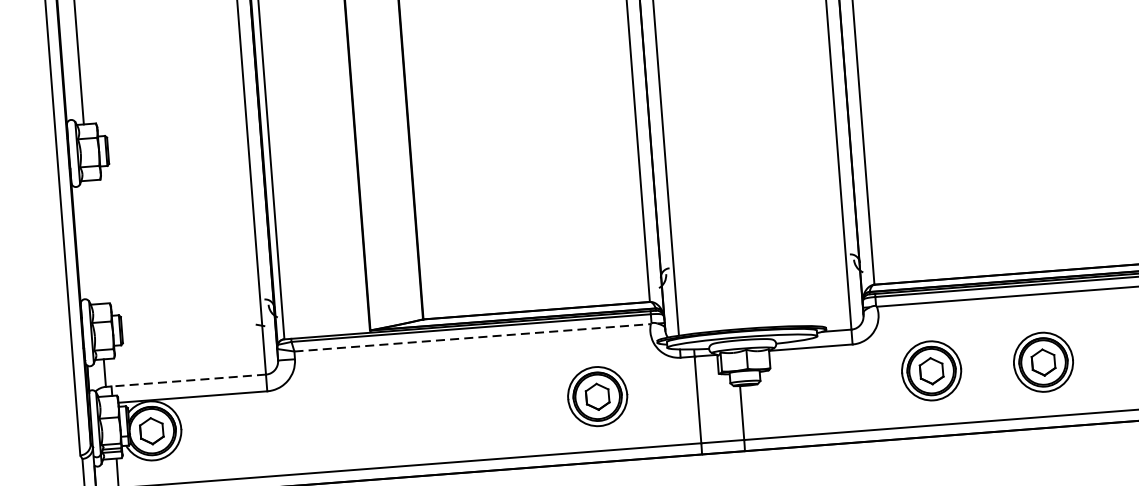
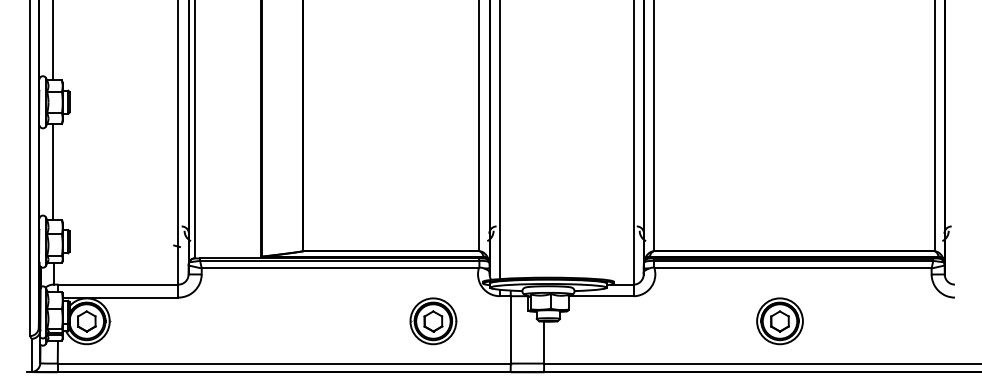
line: (92, 242) -> (52, 172), added
line: (472, 337) -> (340, 268), dashed -> solid
part: (930, 371) -> (692, 321), removed
line: (187, 380) -> (117, 284), dashed -> solid

